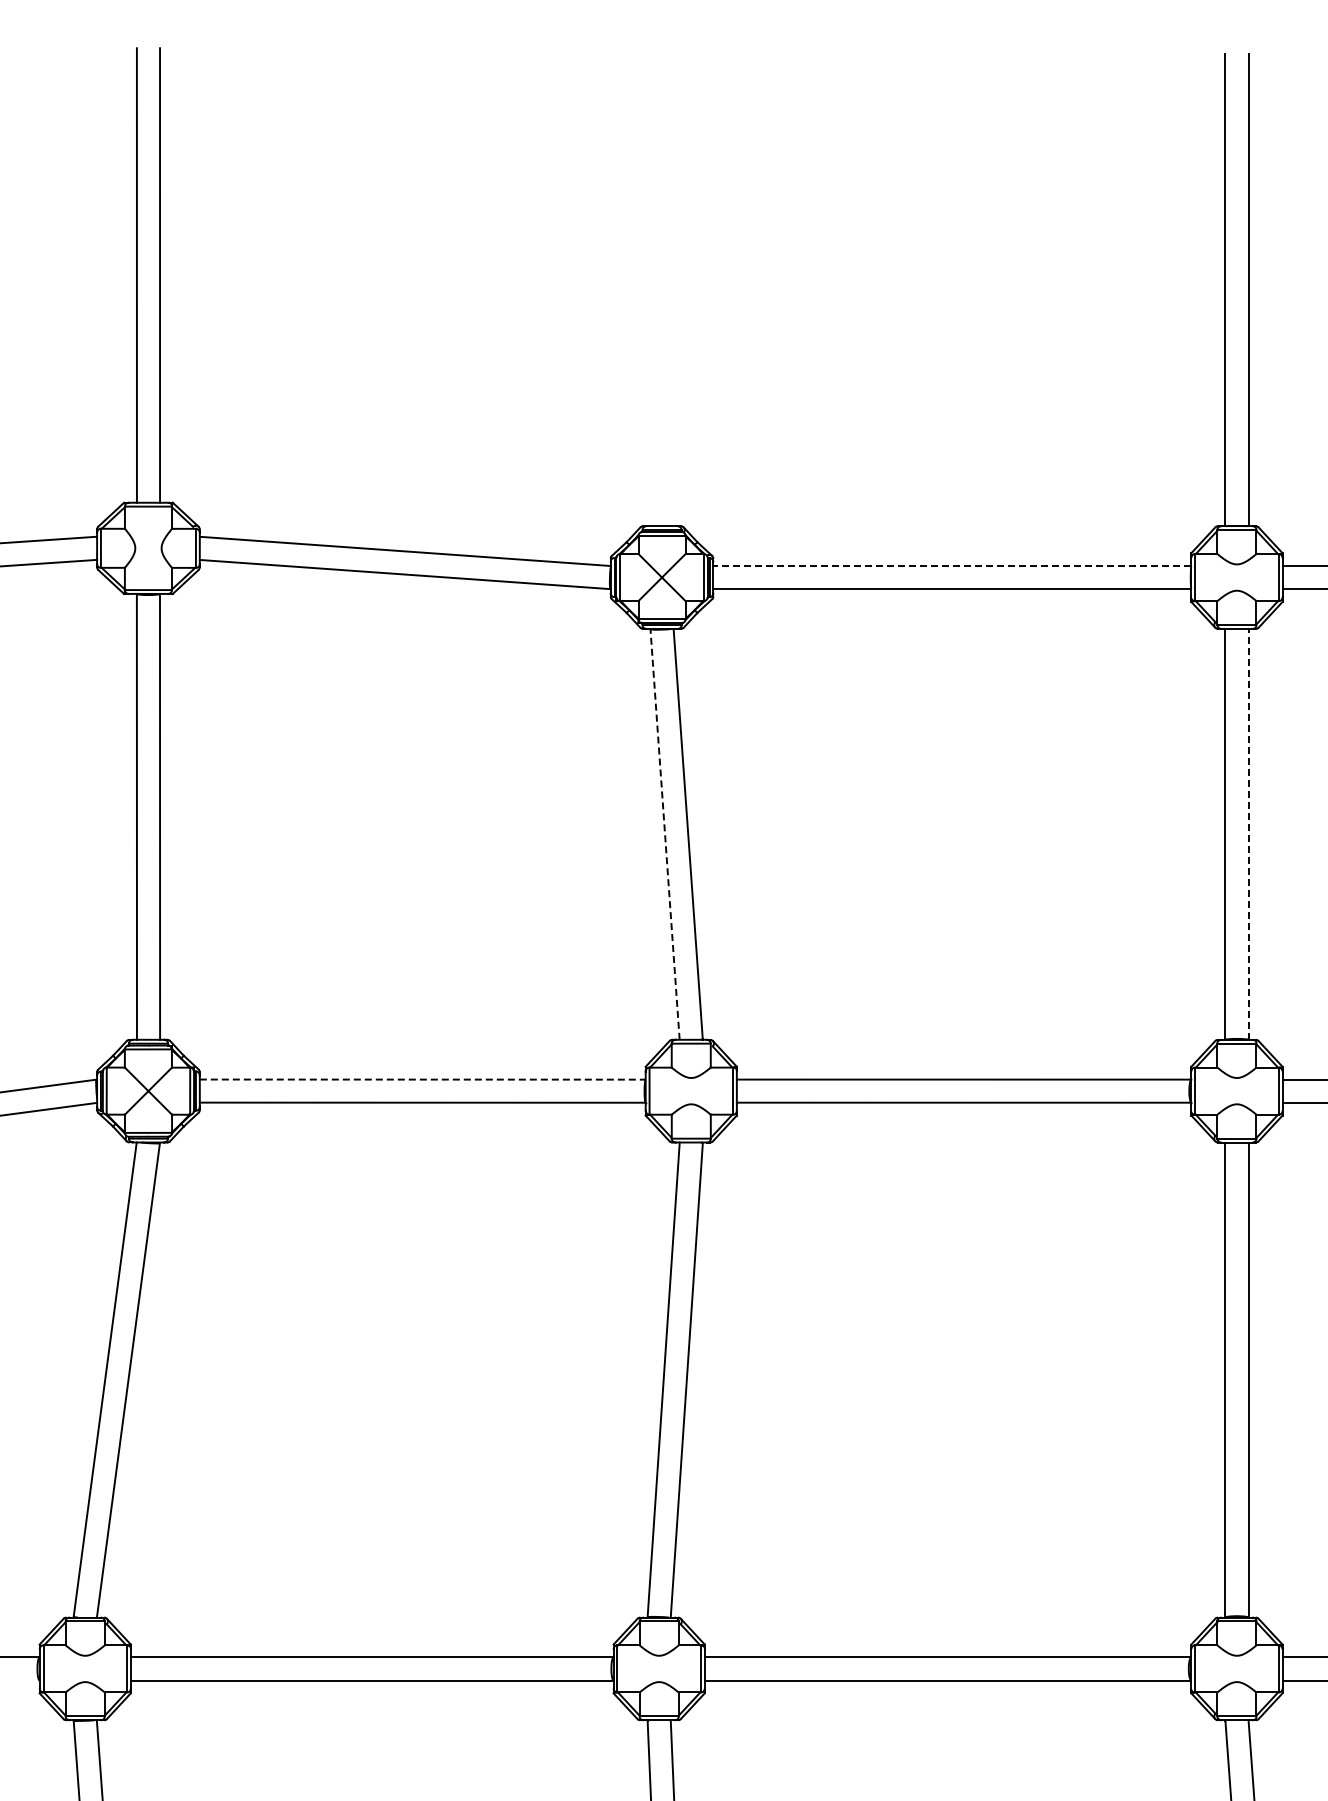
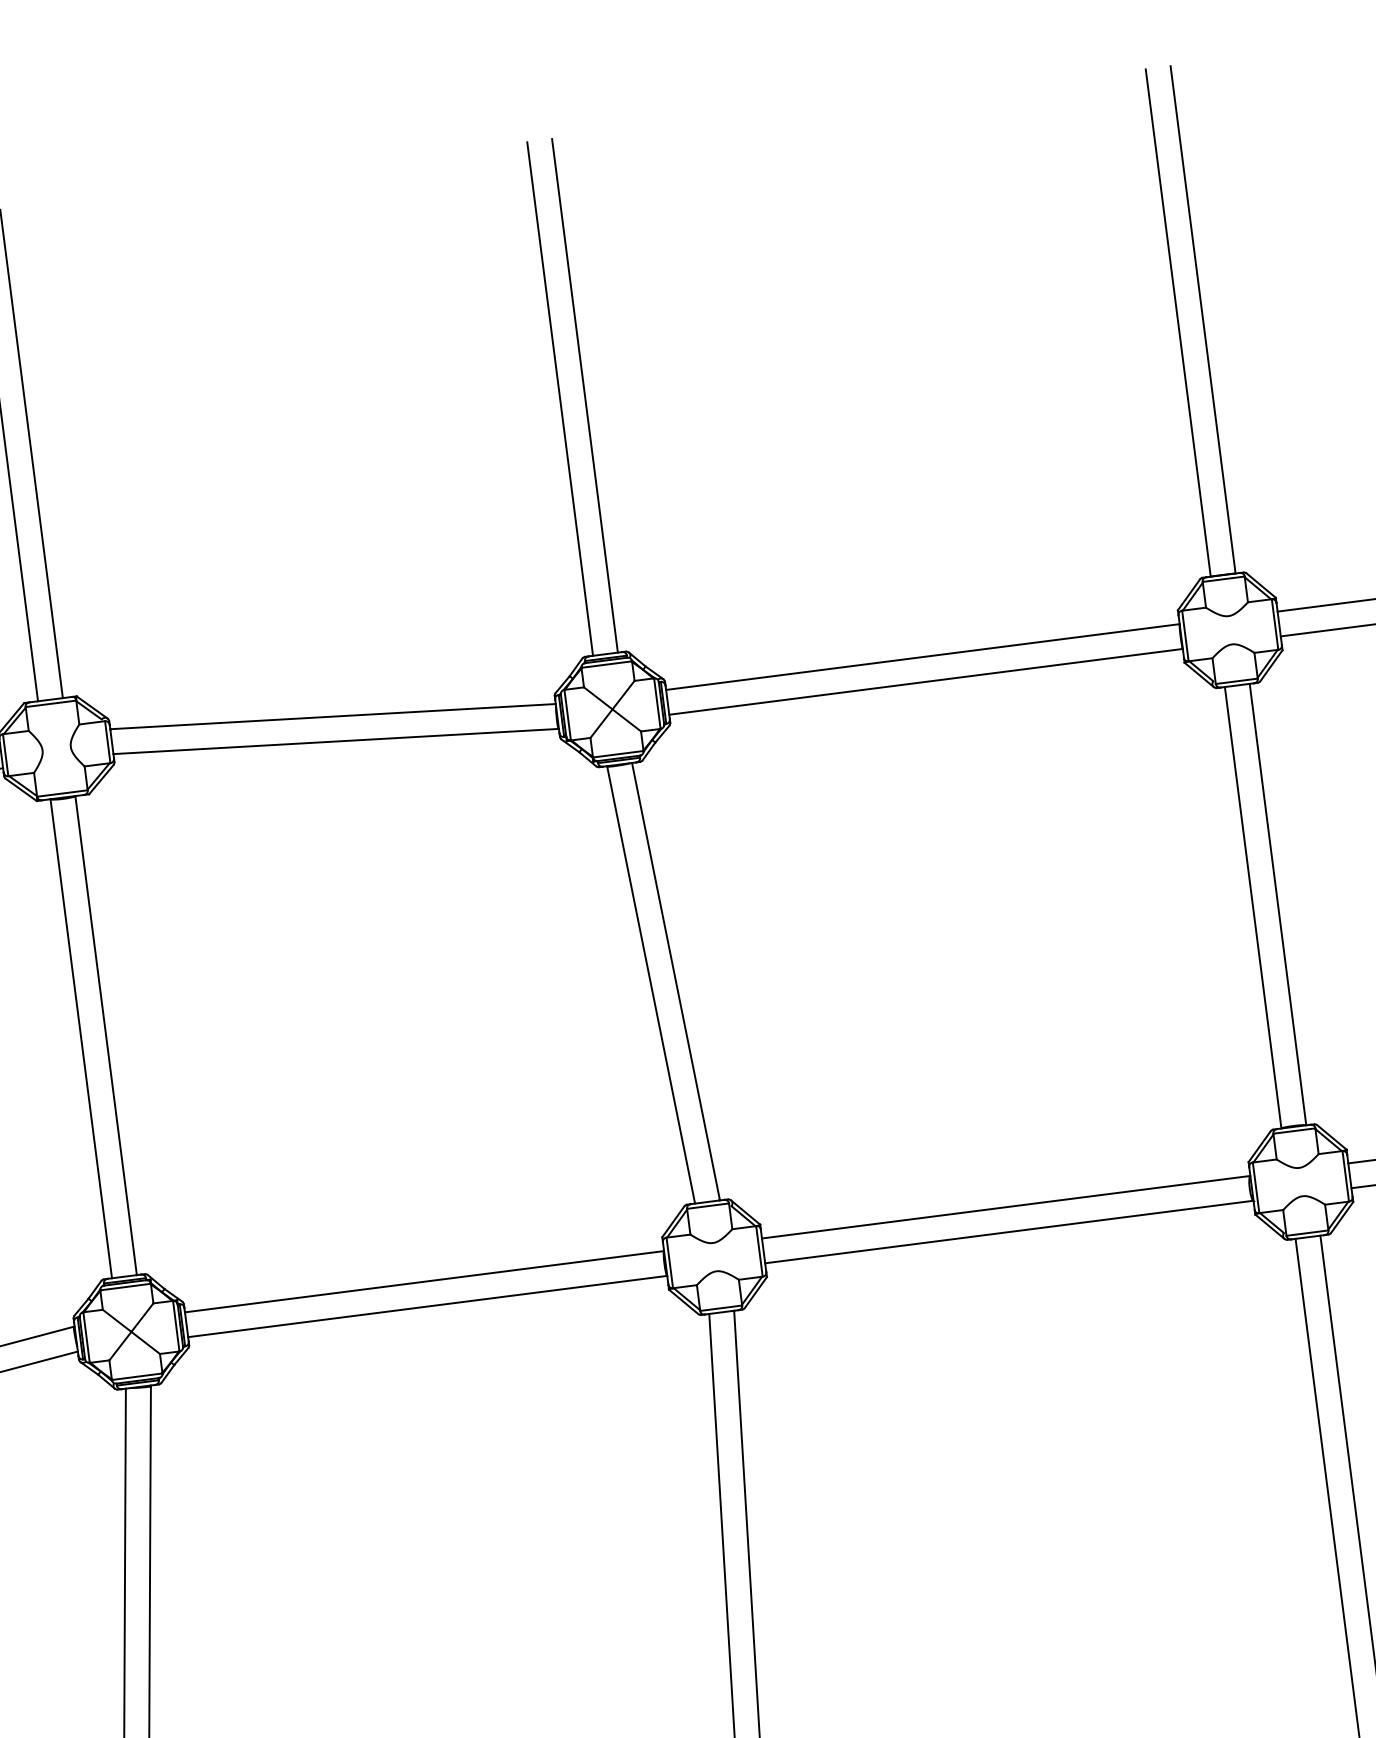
line: (650, 287) -> (560, 399), added
line: (673, 287) -> (584, 396), added
line: (952, 566) -> (923, 657), dashed -> solid
line: (1248, 833) -> (1277, 903), dashed -> solid
line: (665, 834) -> (651, 984), dashed -> solid
line: (422, 1079) -> (424, 1281), dashed -> solid

